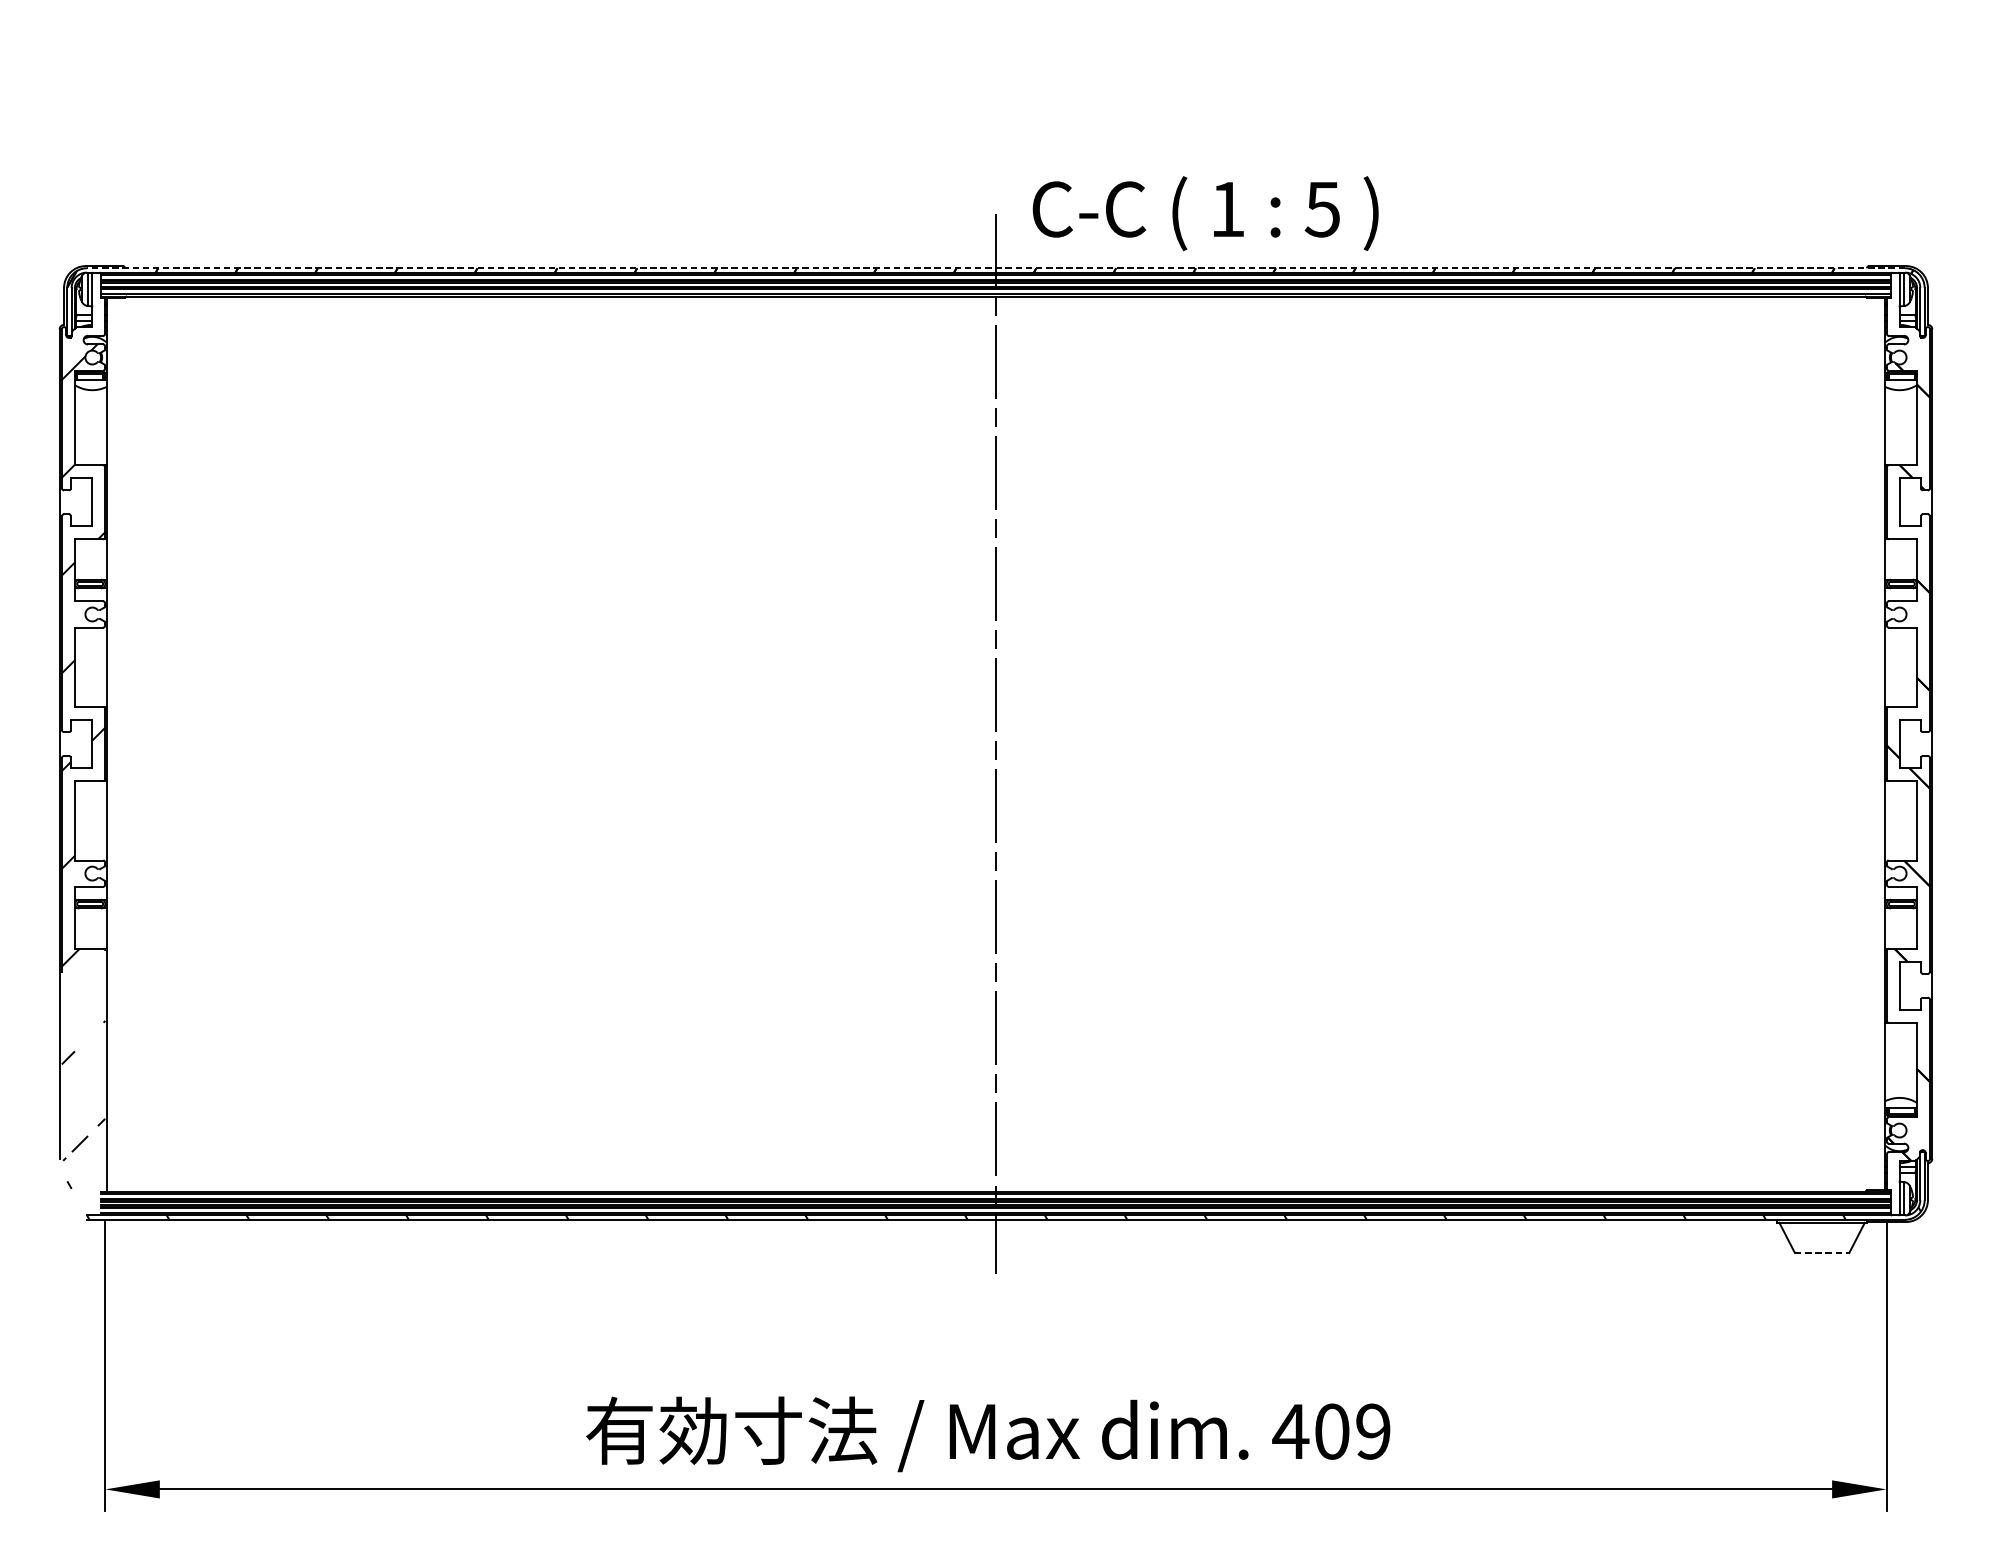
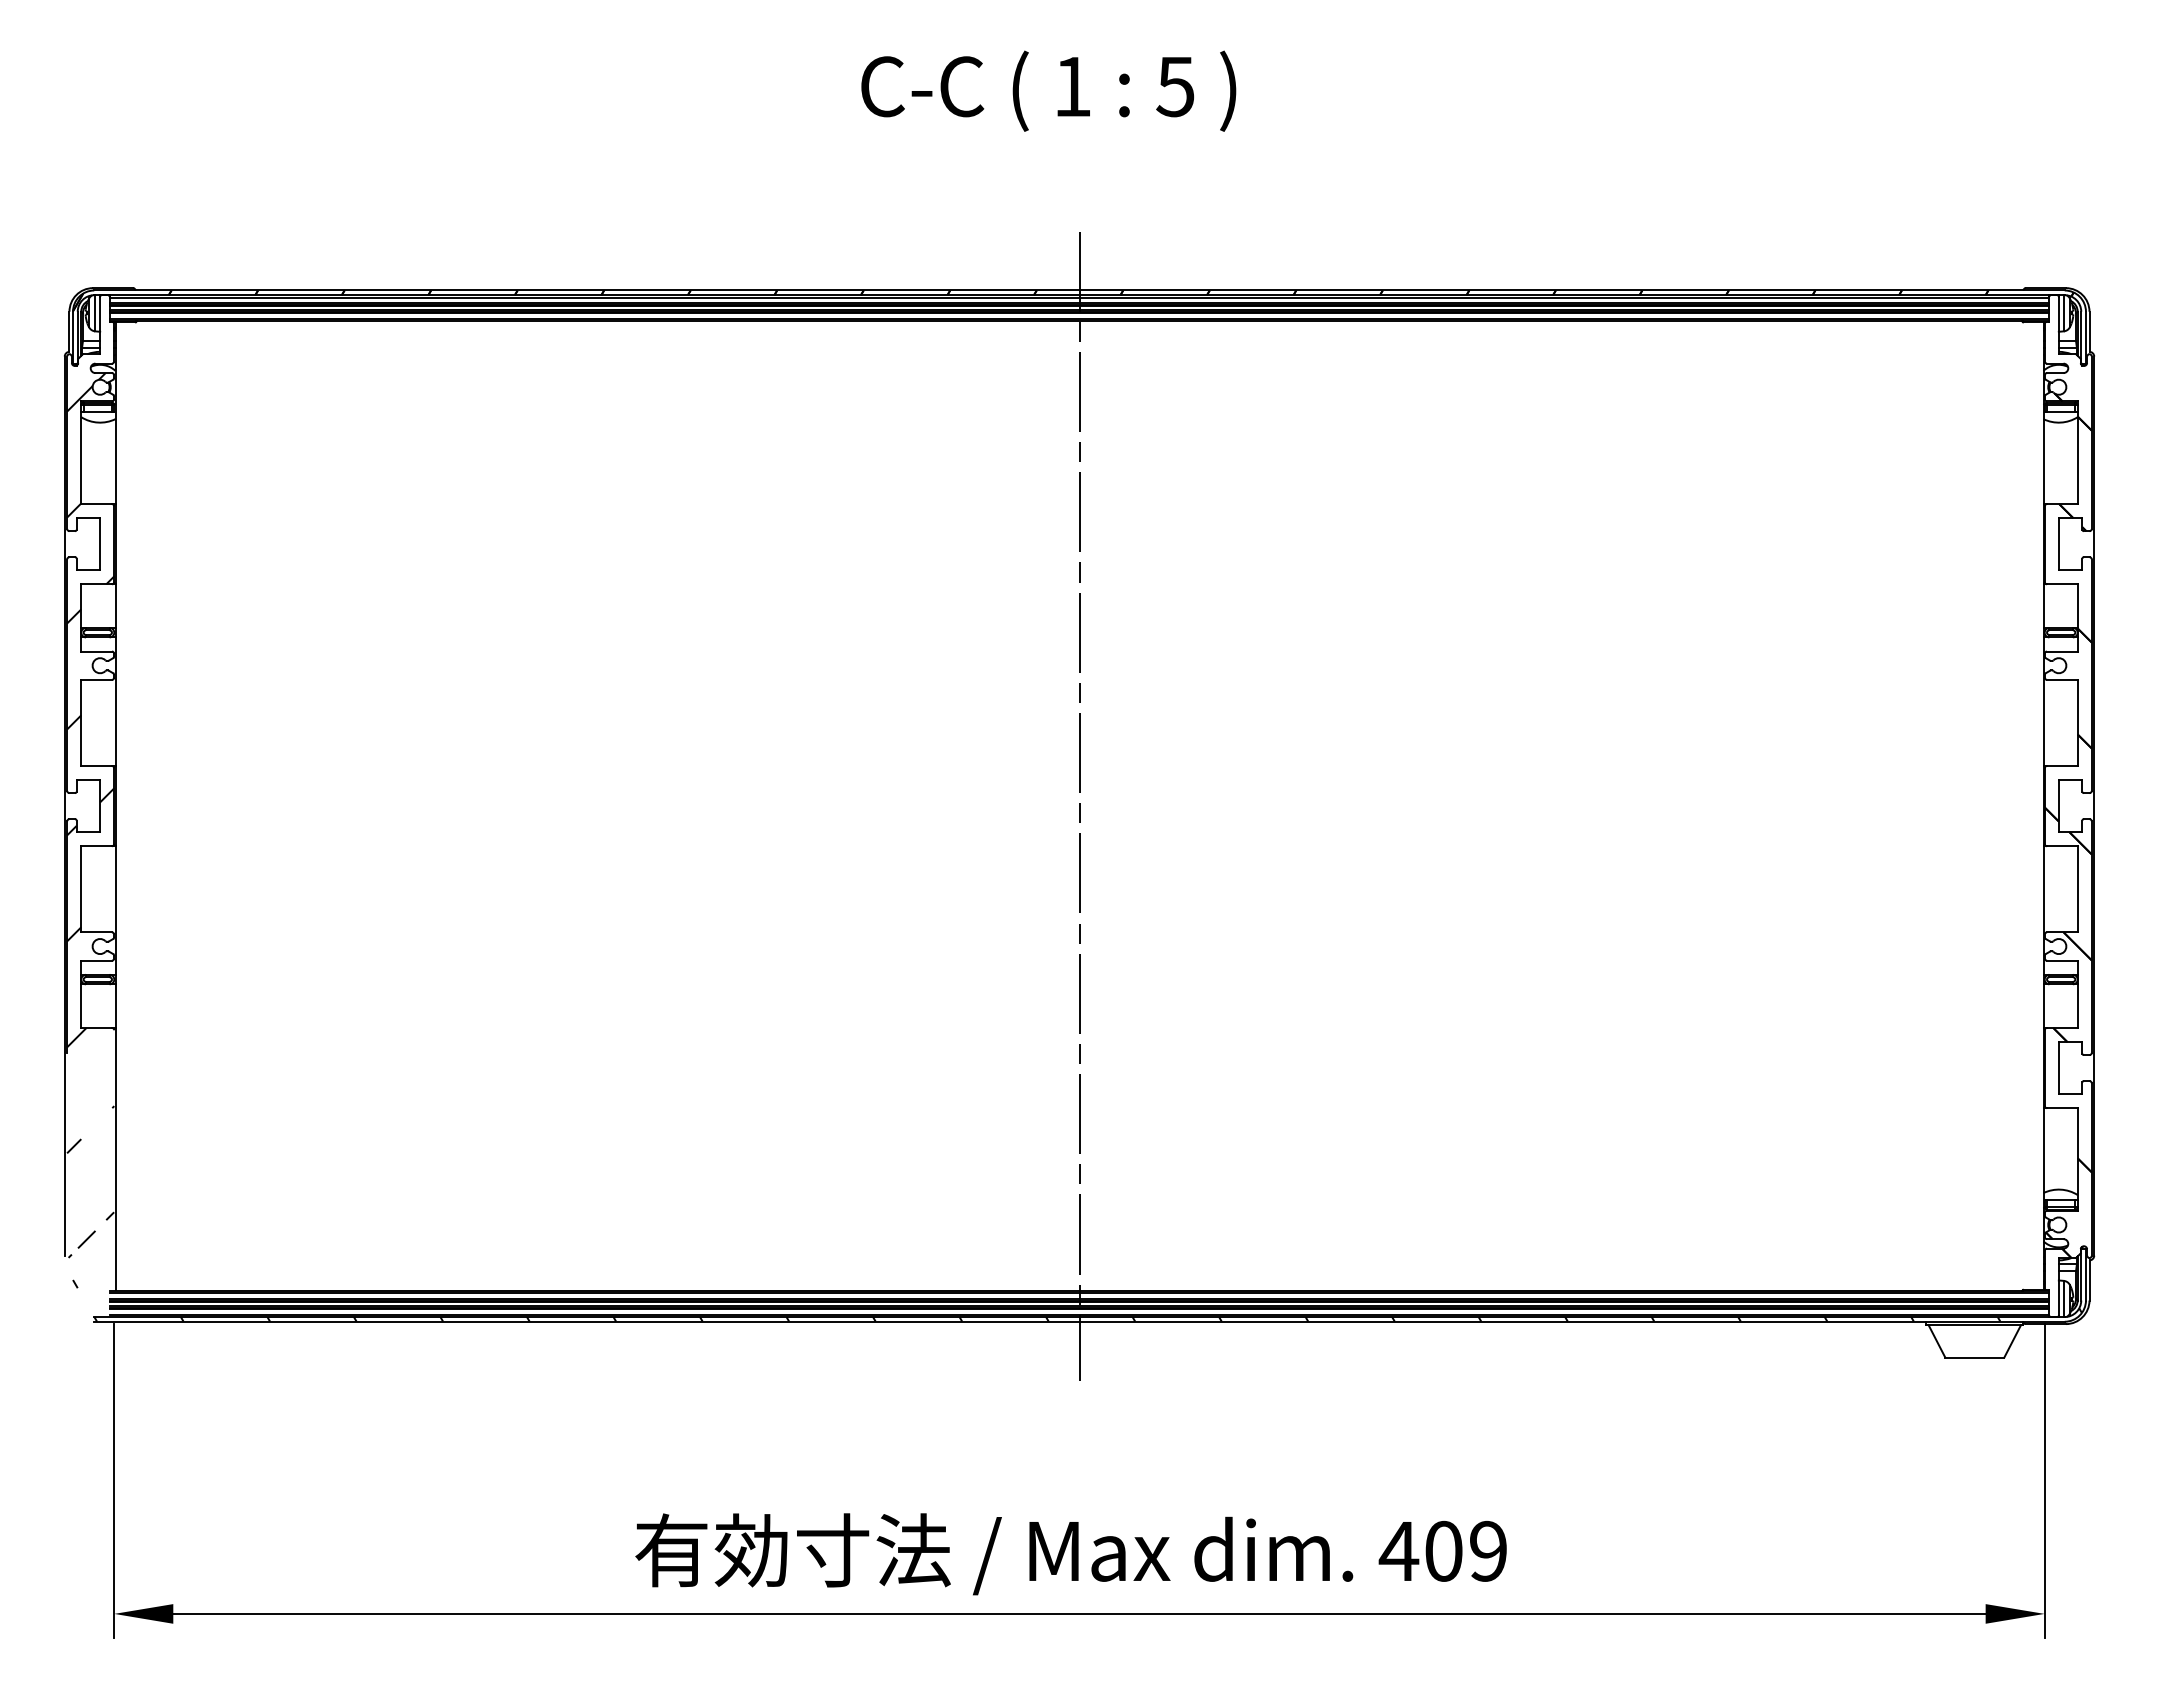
text: (1205, 212) -> (1048, 90), moved
line: (996, 268) -> (1079, 290), dashed -> solid
line: (1822, 1252) -> (1975, 1357), dashed -> solid

